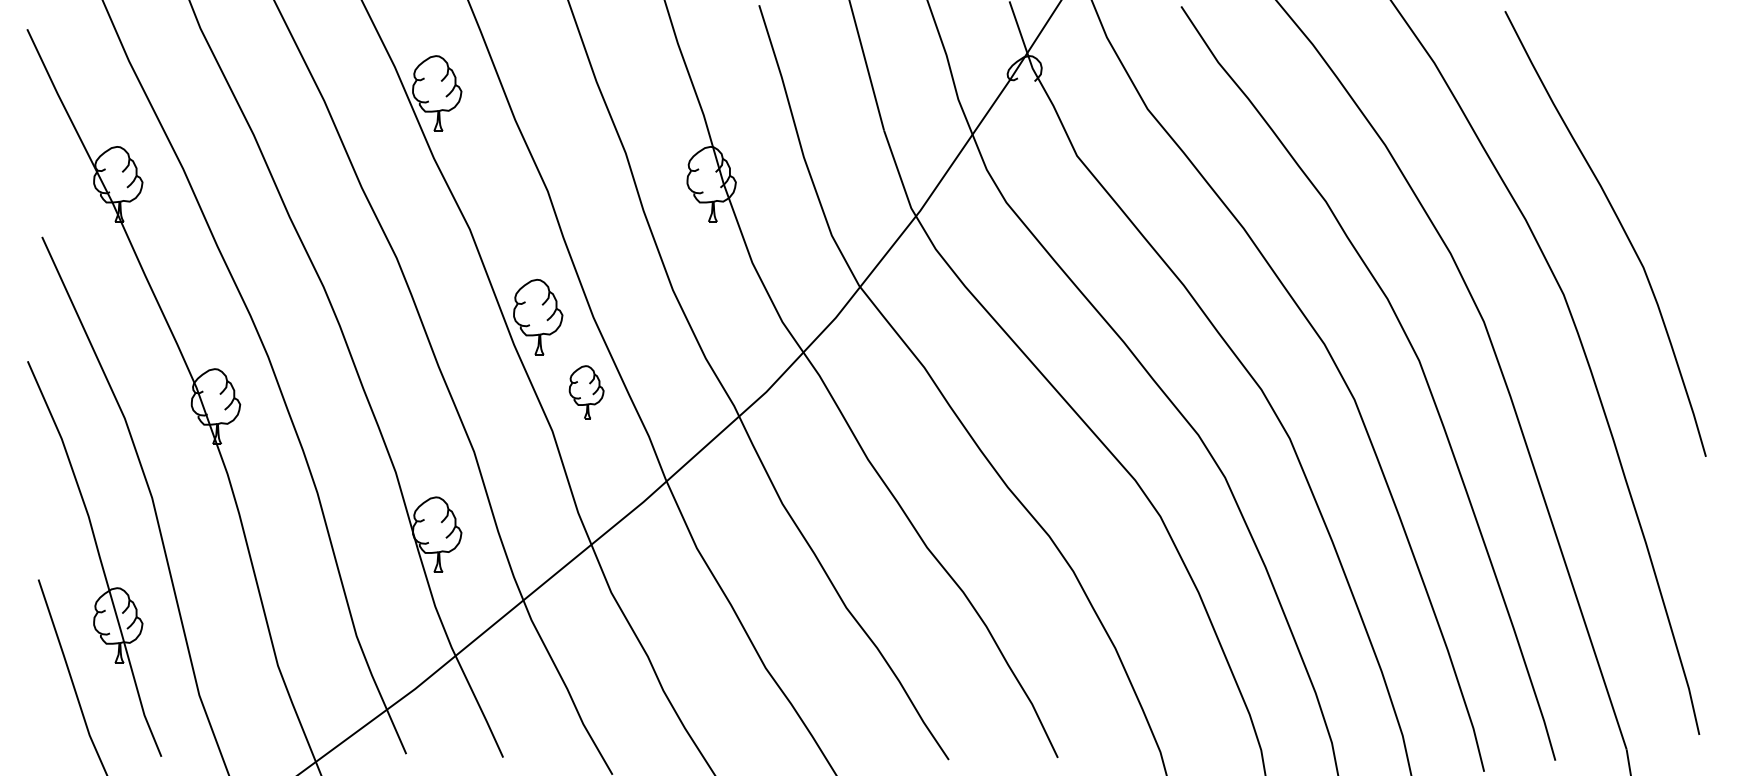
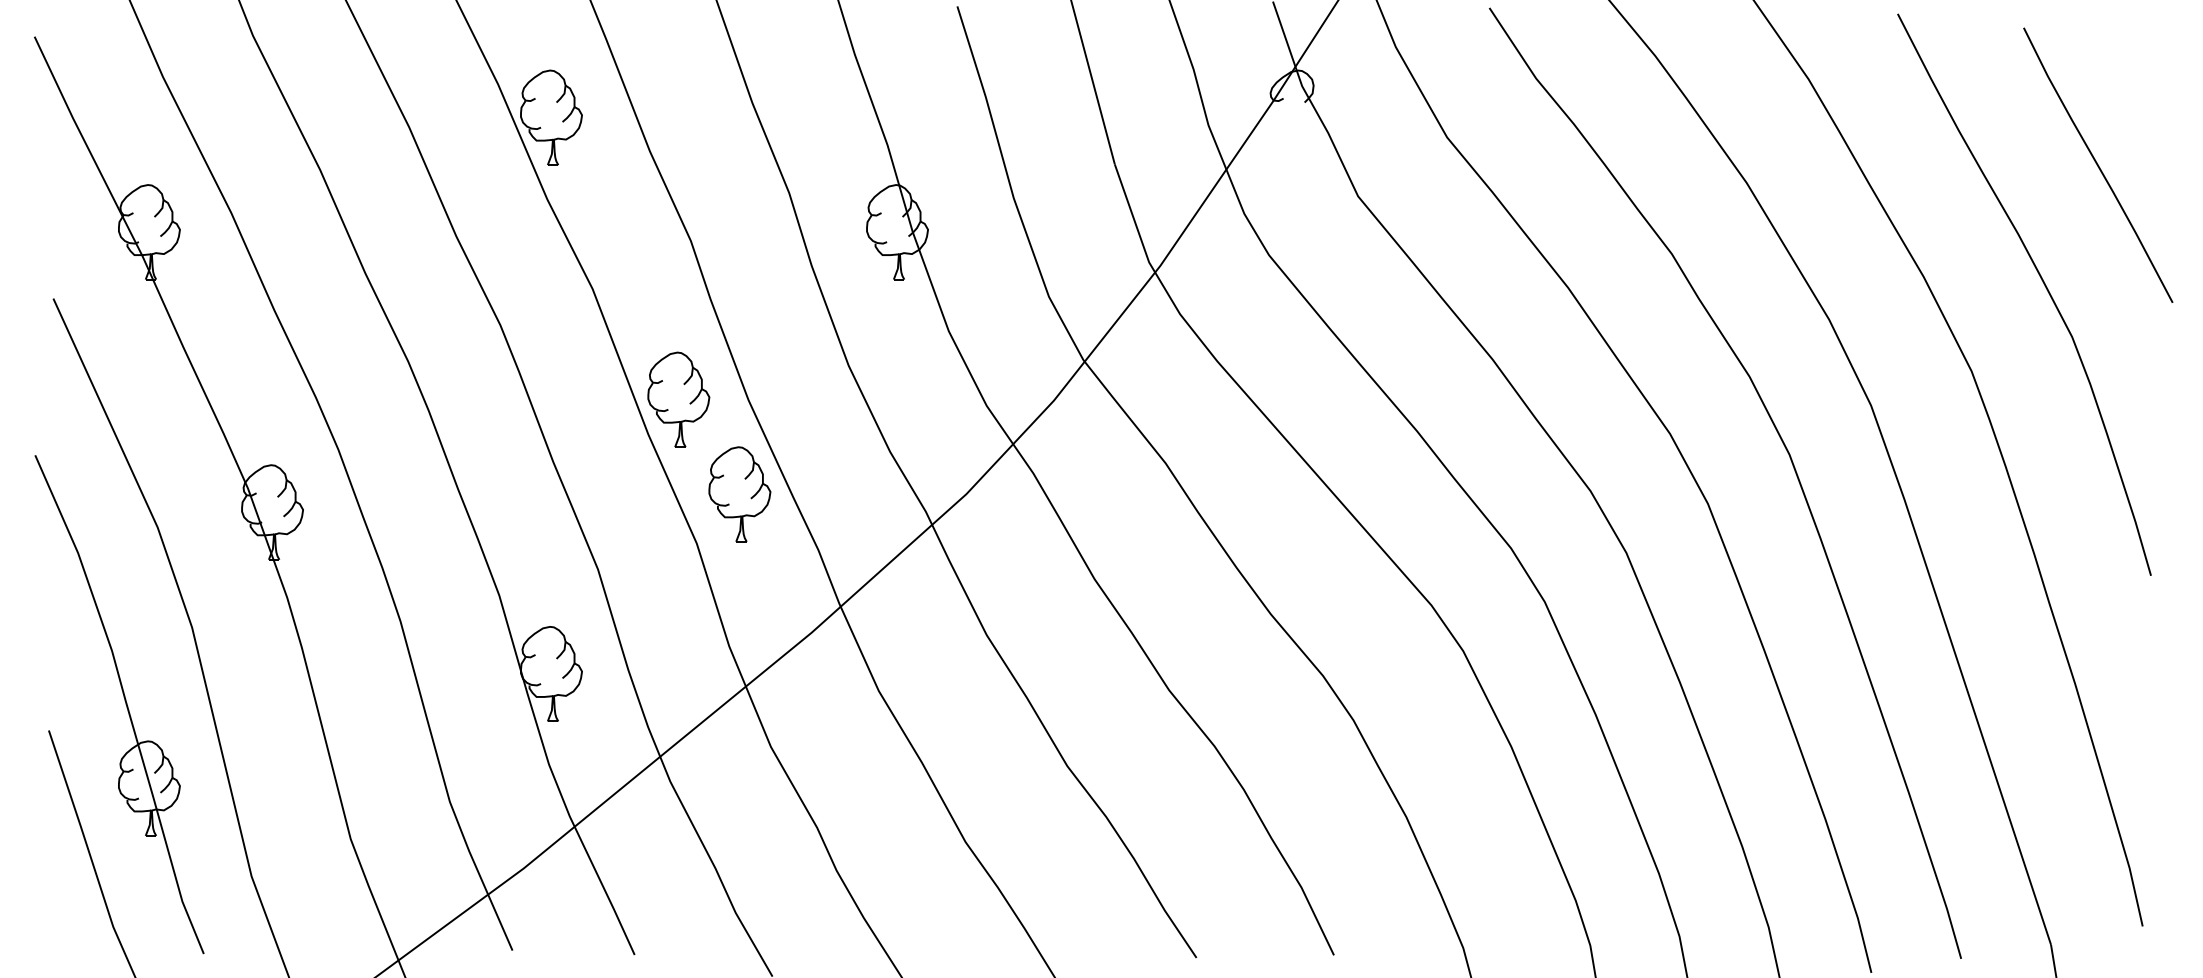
curve: (1664, 130) -> (2098, 164), added
part: (586, 392) -> (739, 494), size x1.43

